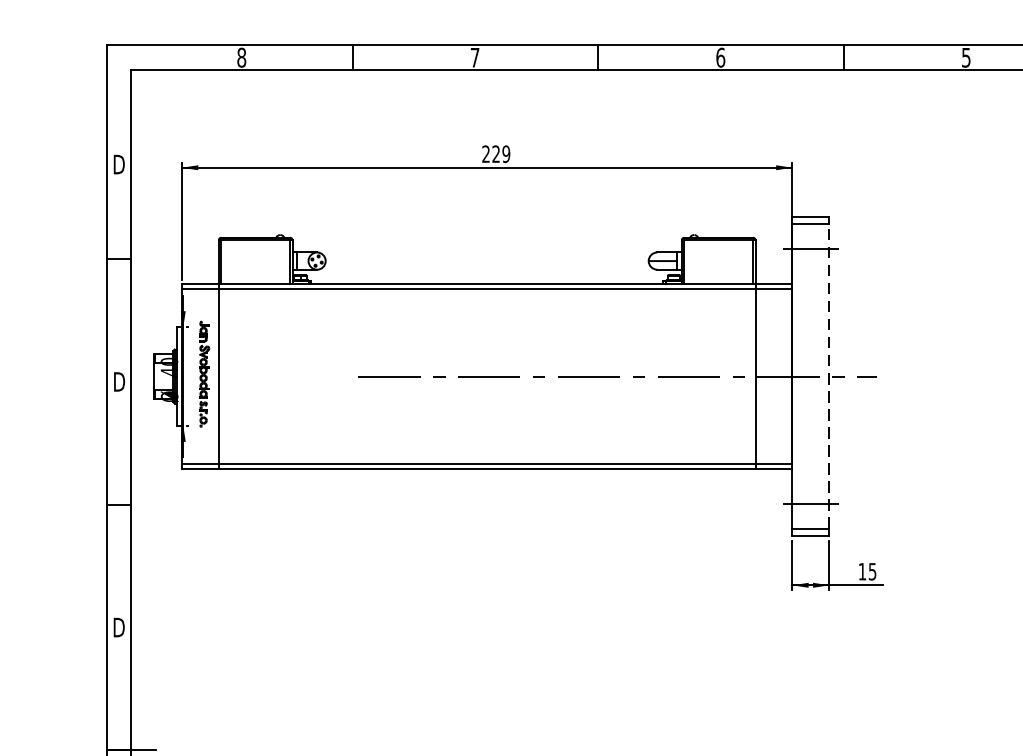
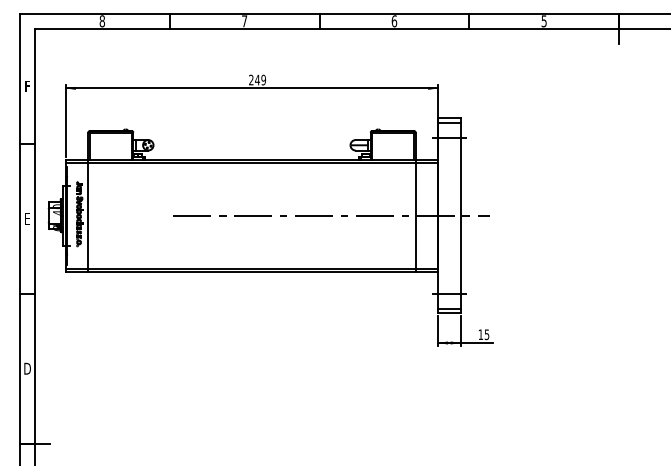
text: (496, 153) -> (257, 79), 229 -> 249
text: (119, 164) -> (27, 86), D -> F
line: (829, 376) -> (460, 215), dashed -> solid
text: (119, 381) -> (27, 218), D -> E

